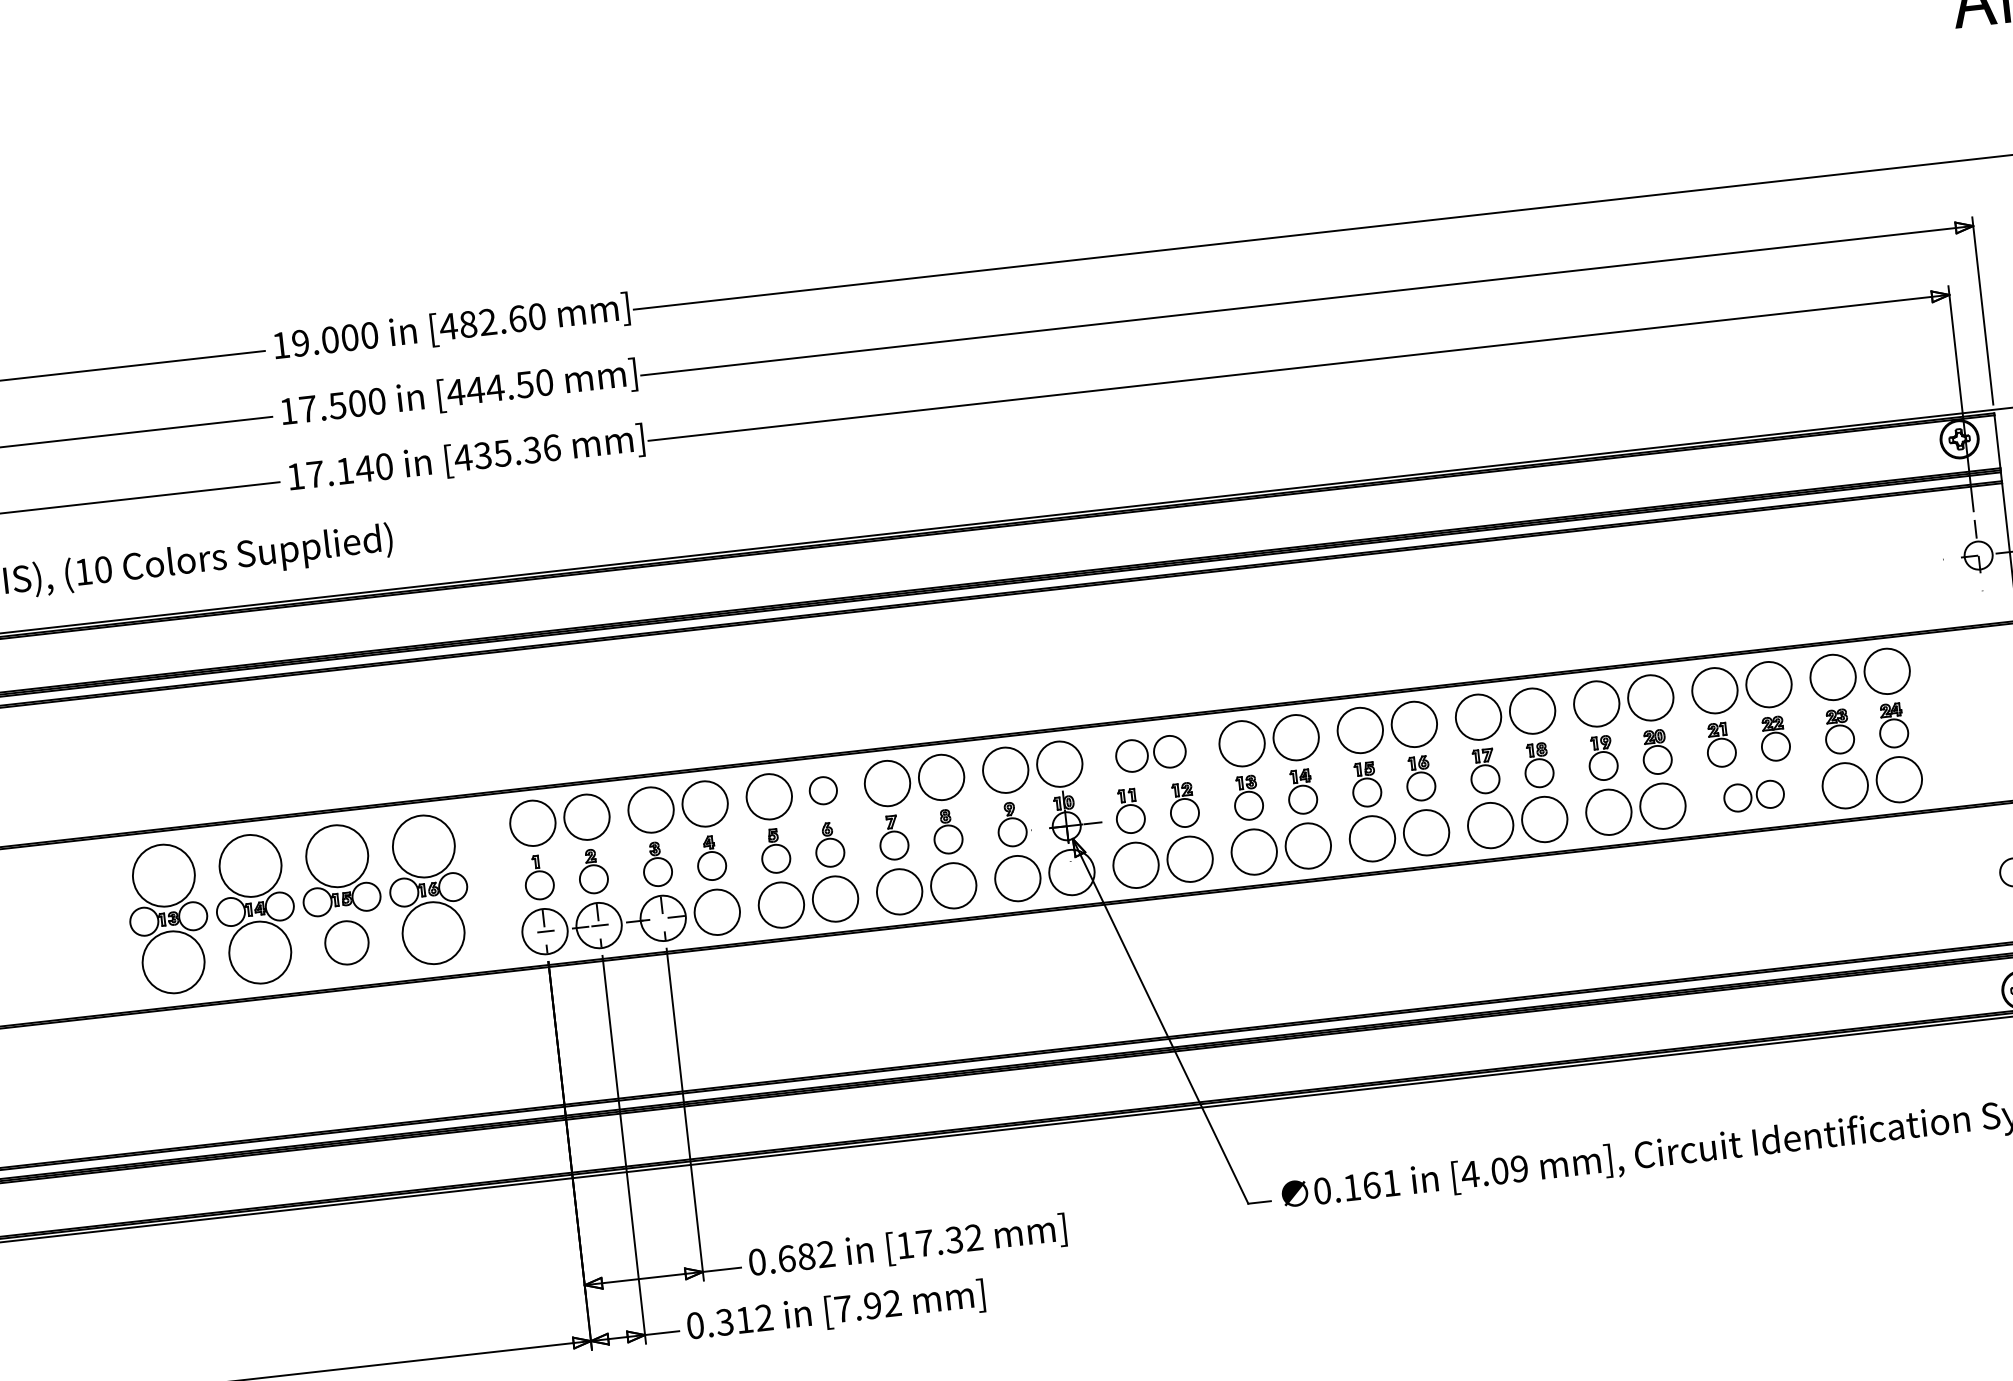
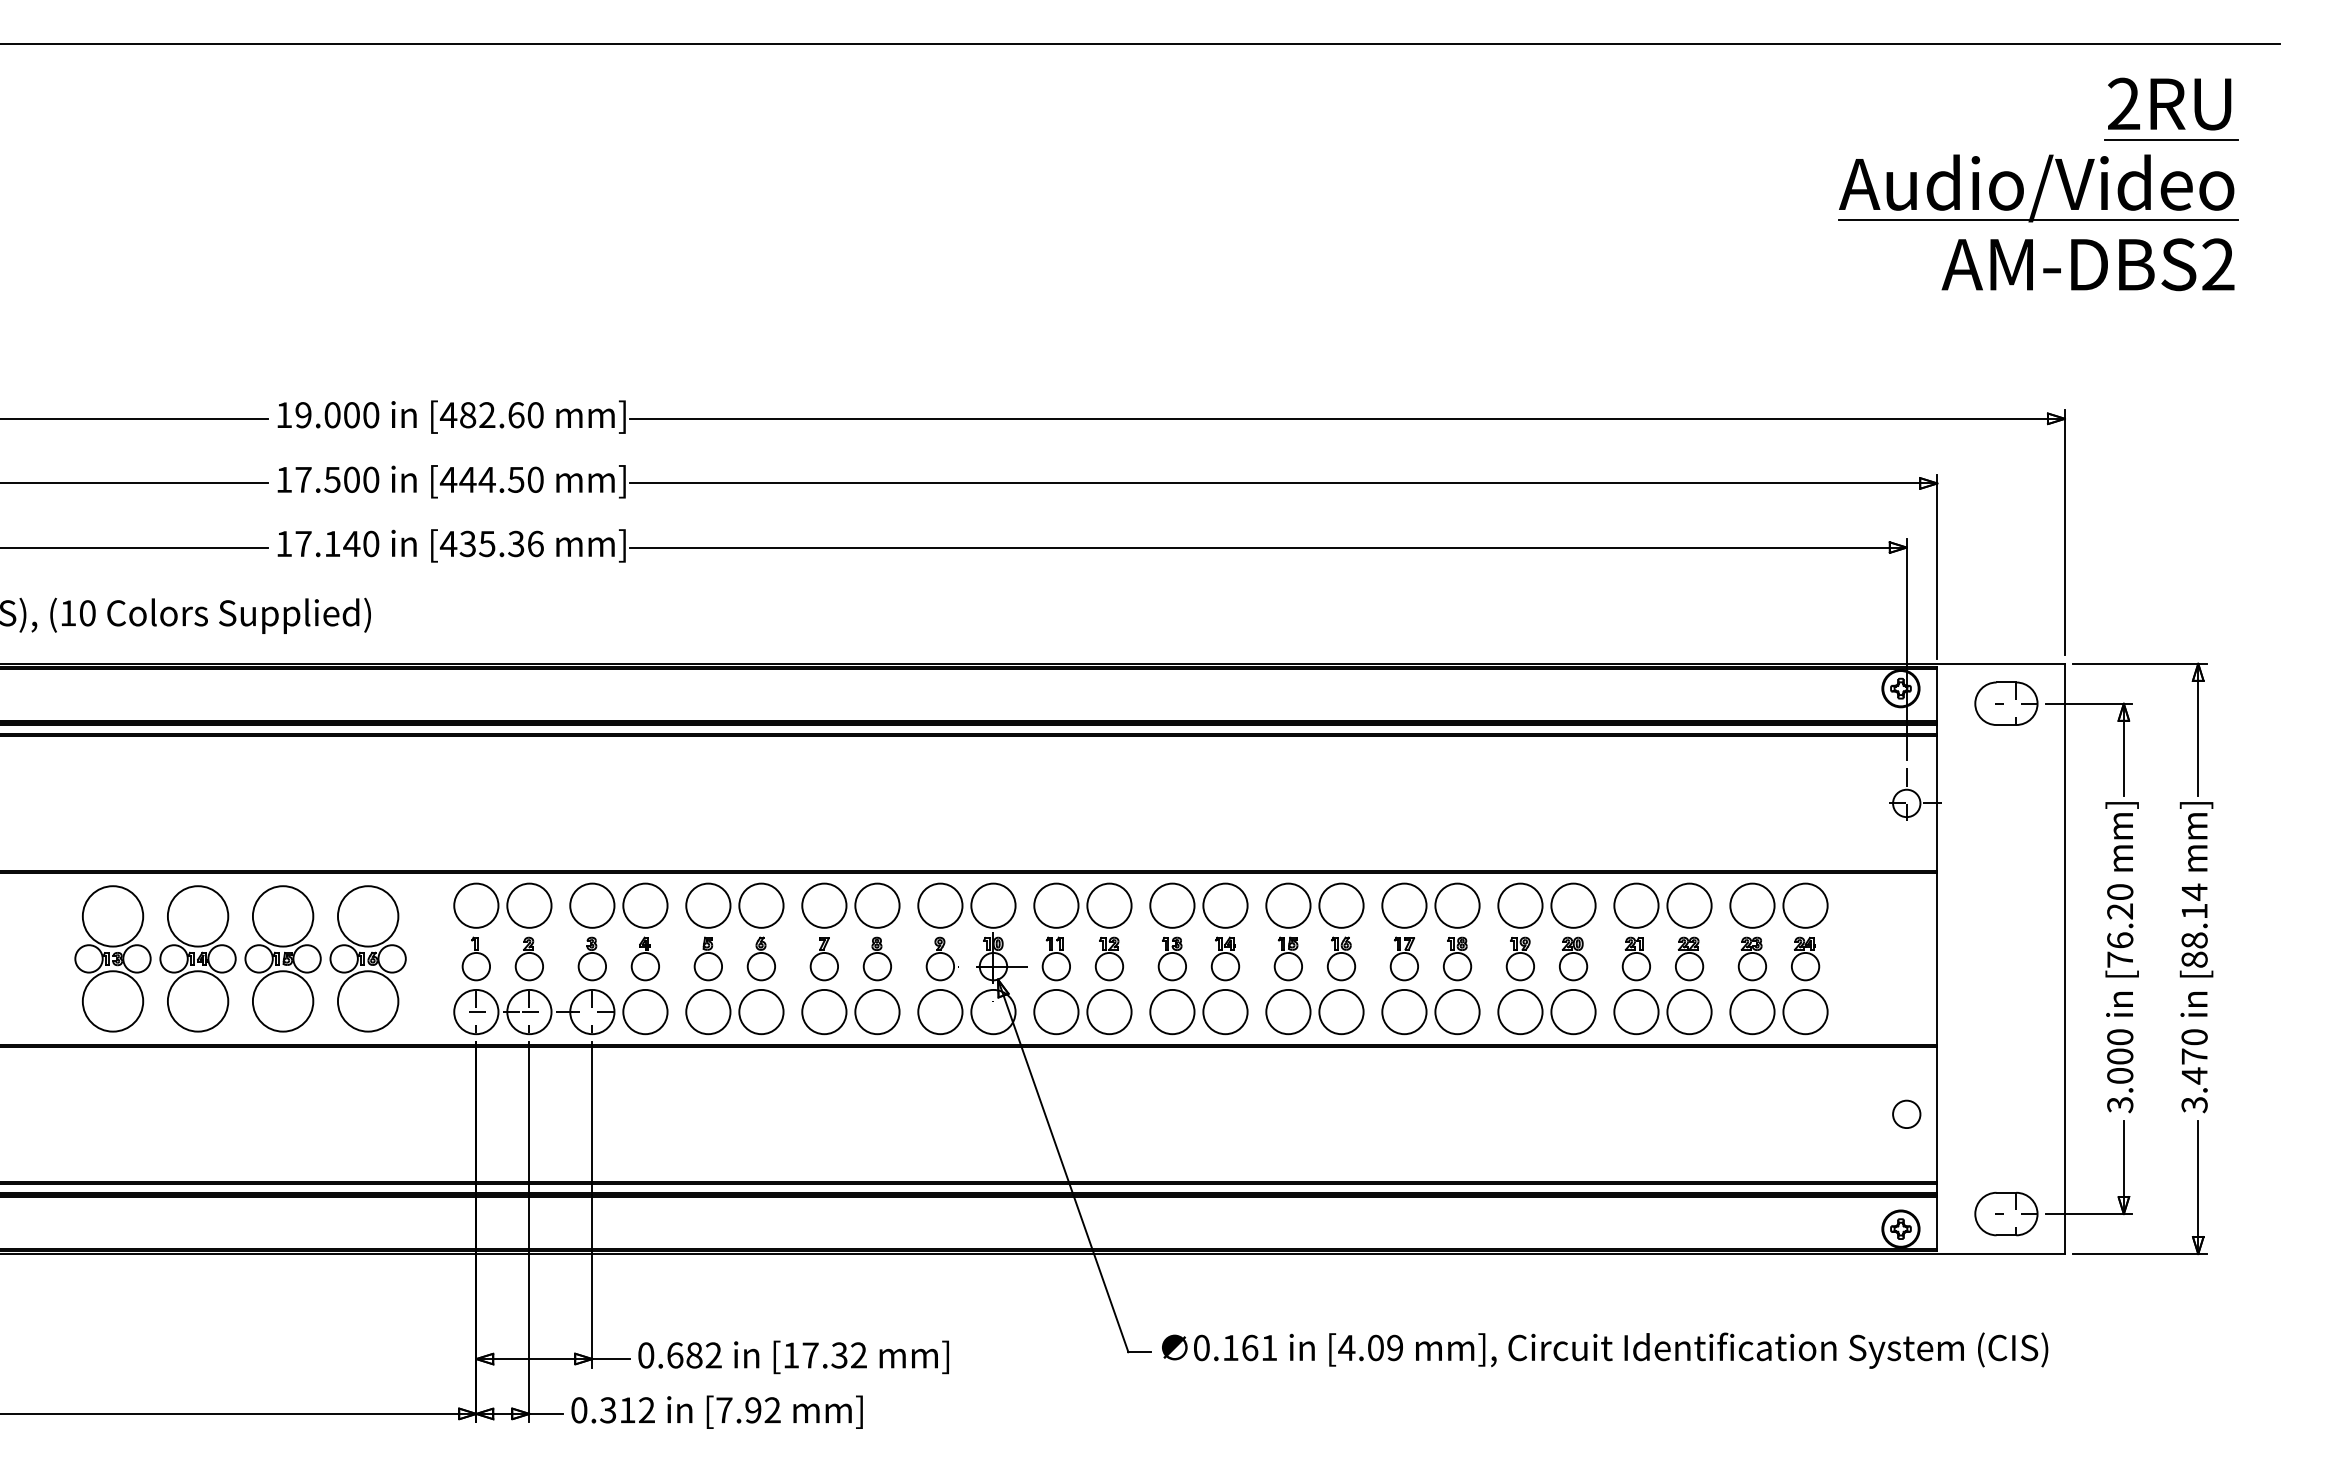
part: (1150, 753) -> (1082, 905), size x1.43
circle: (823, 790) -> (761, 905), size x1.67
part: (1753, 796) -> (1662, 1012), size x1.67
circle: (346, 943) -> (282, 1001), size x1.43

